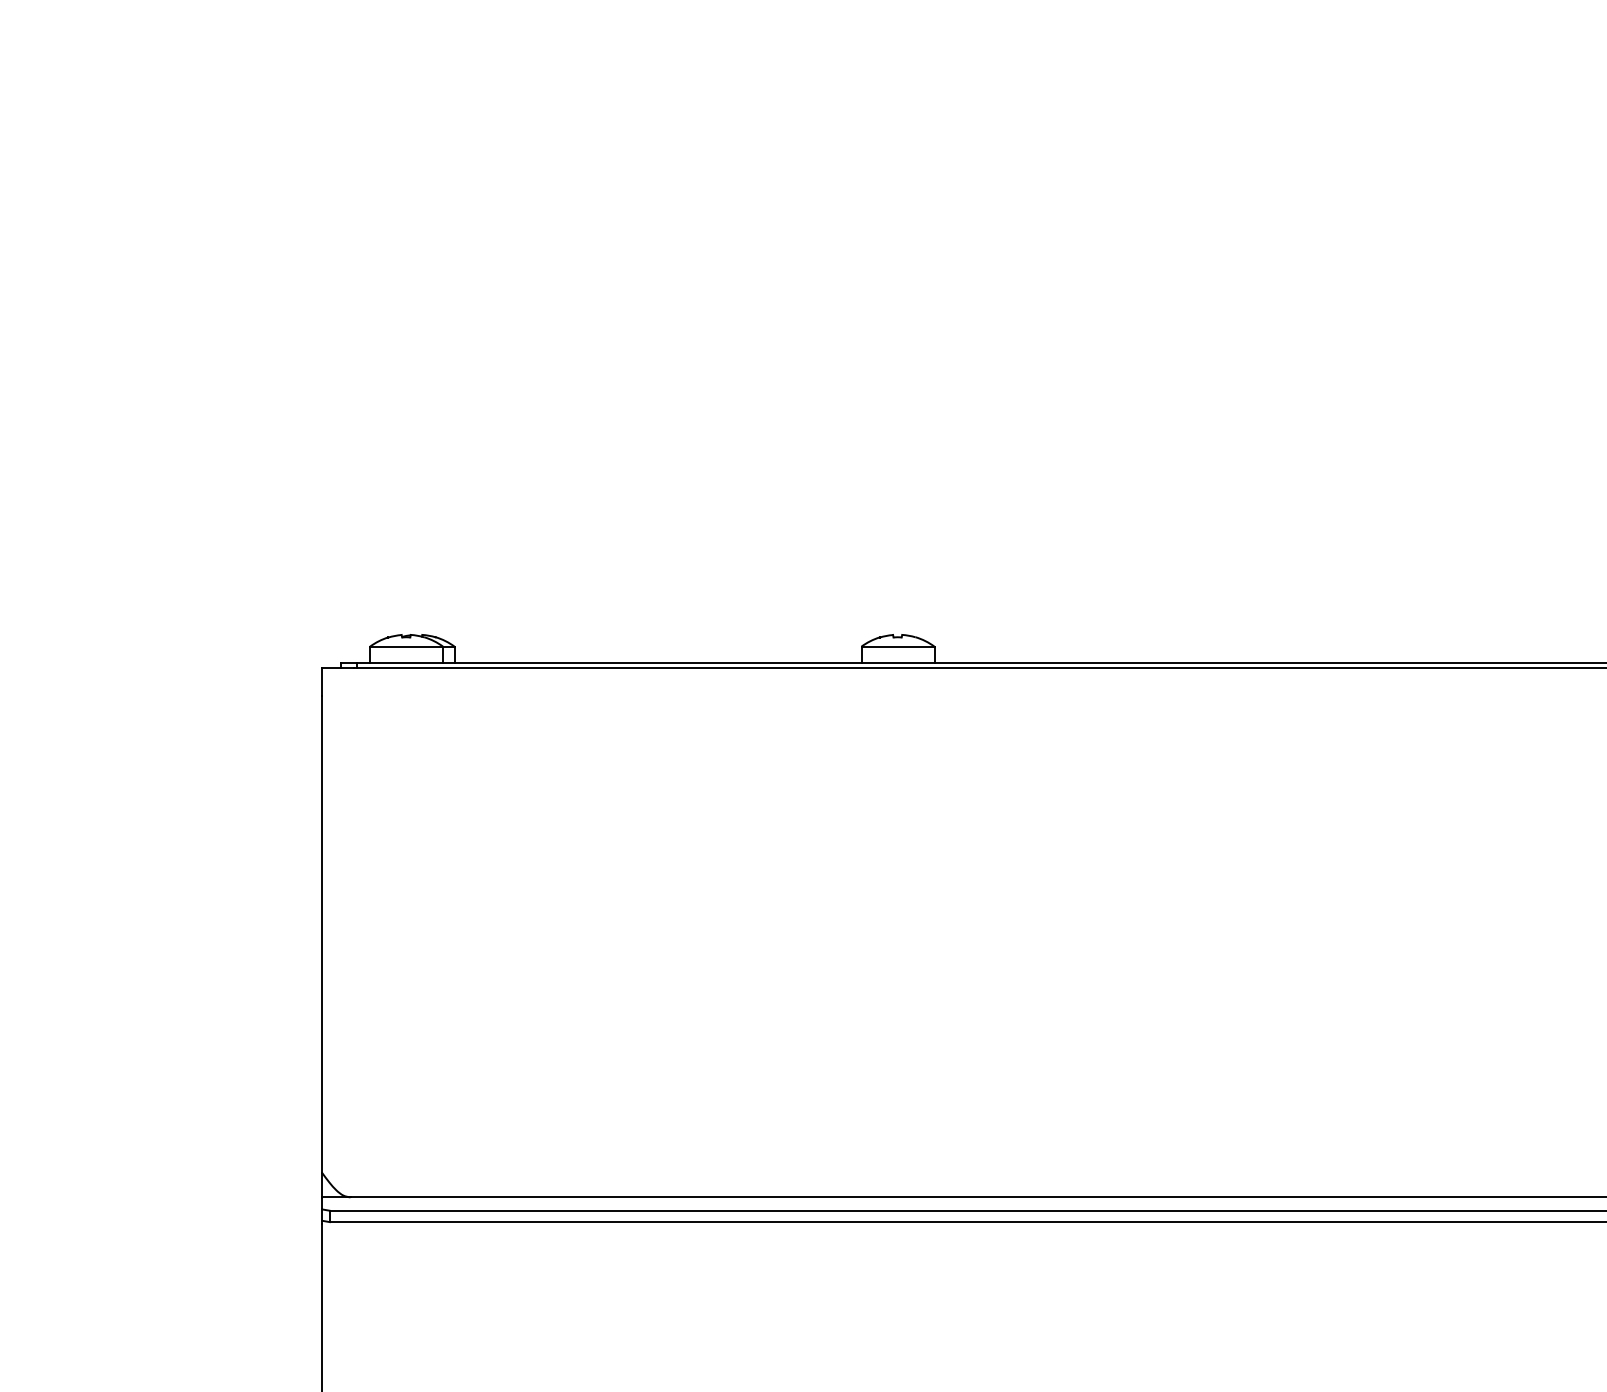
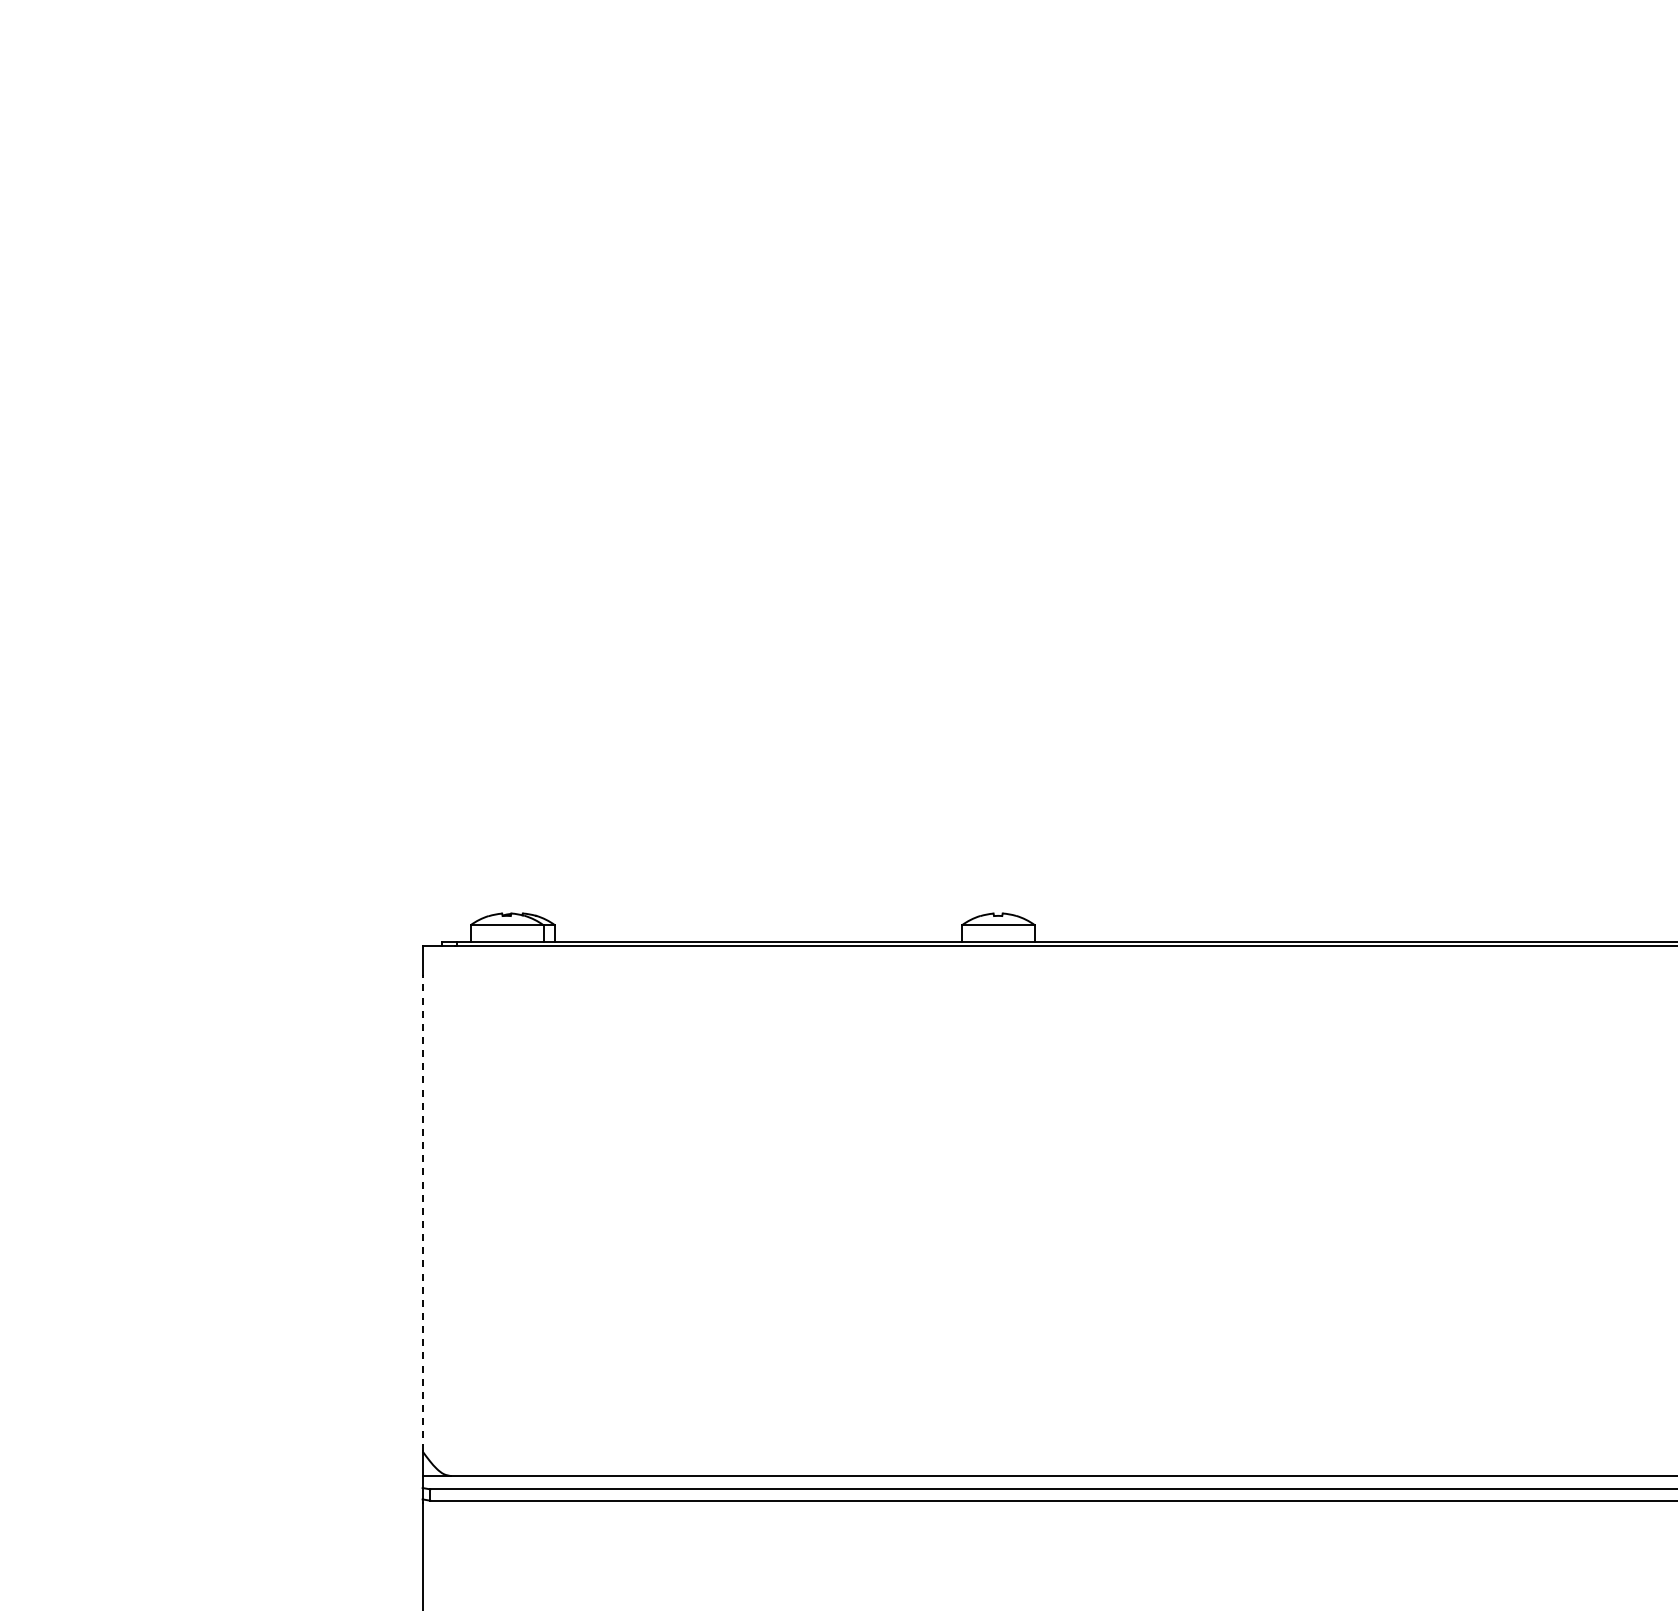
line: (322, 933) -> (422, 1212), solid -> dashed

